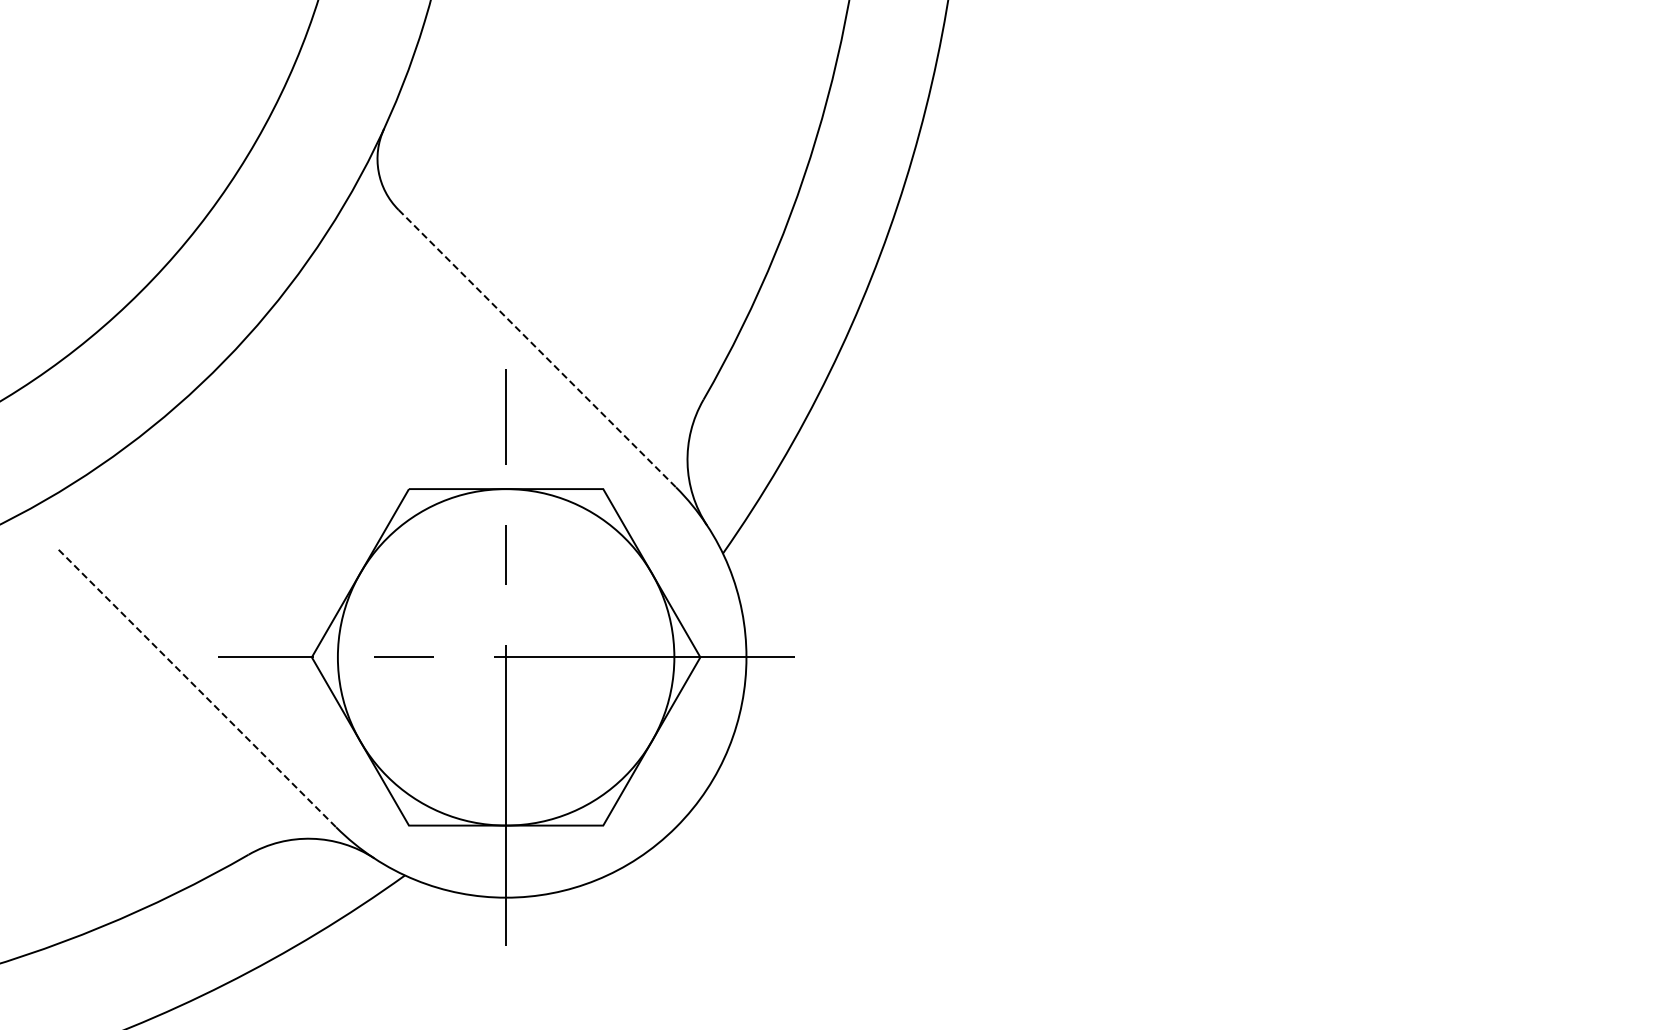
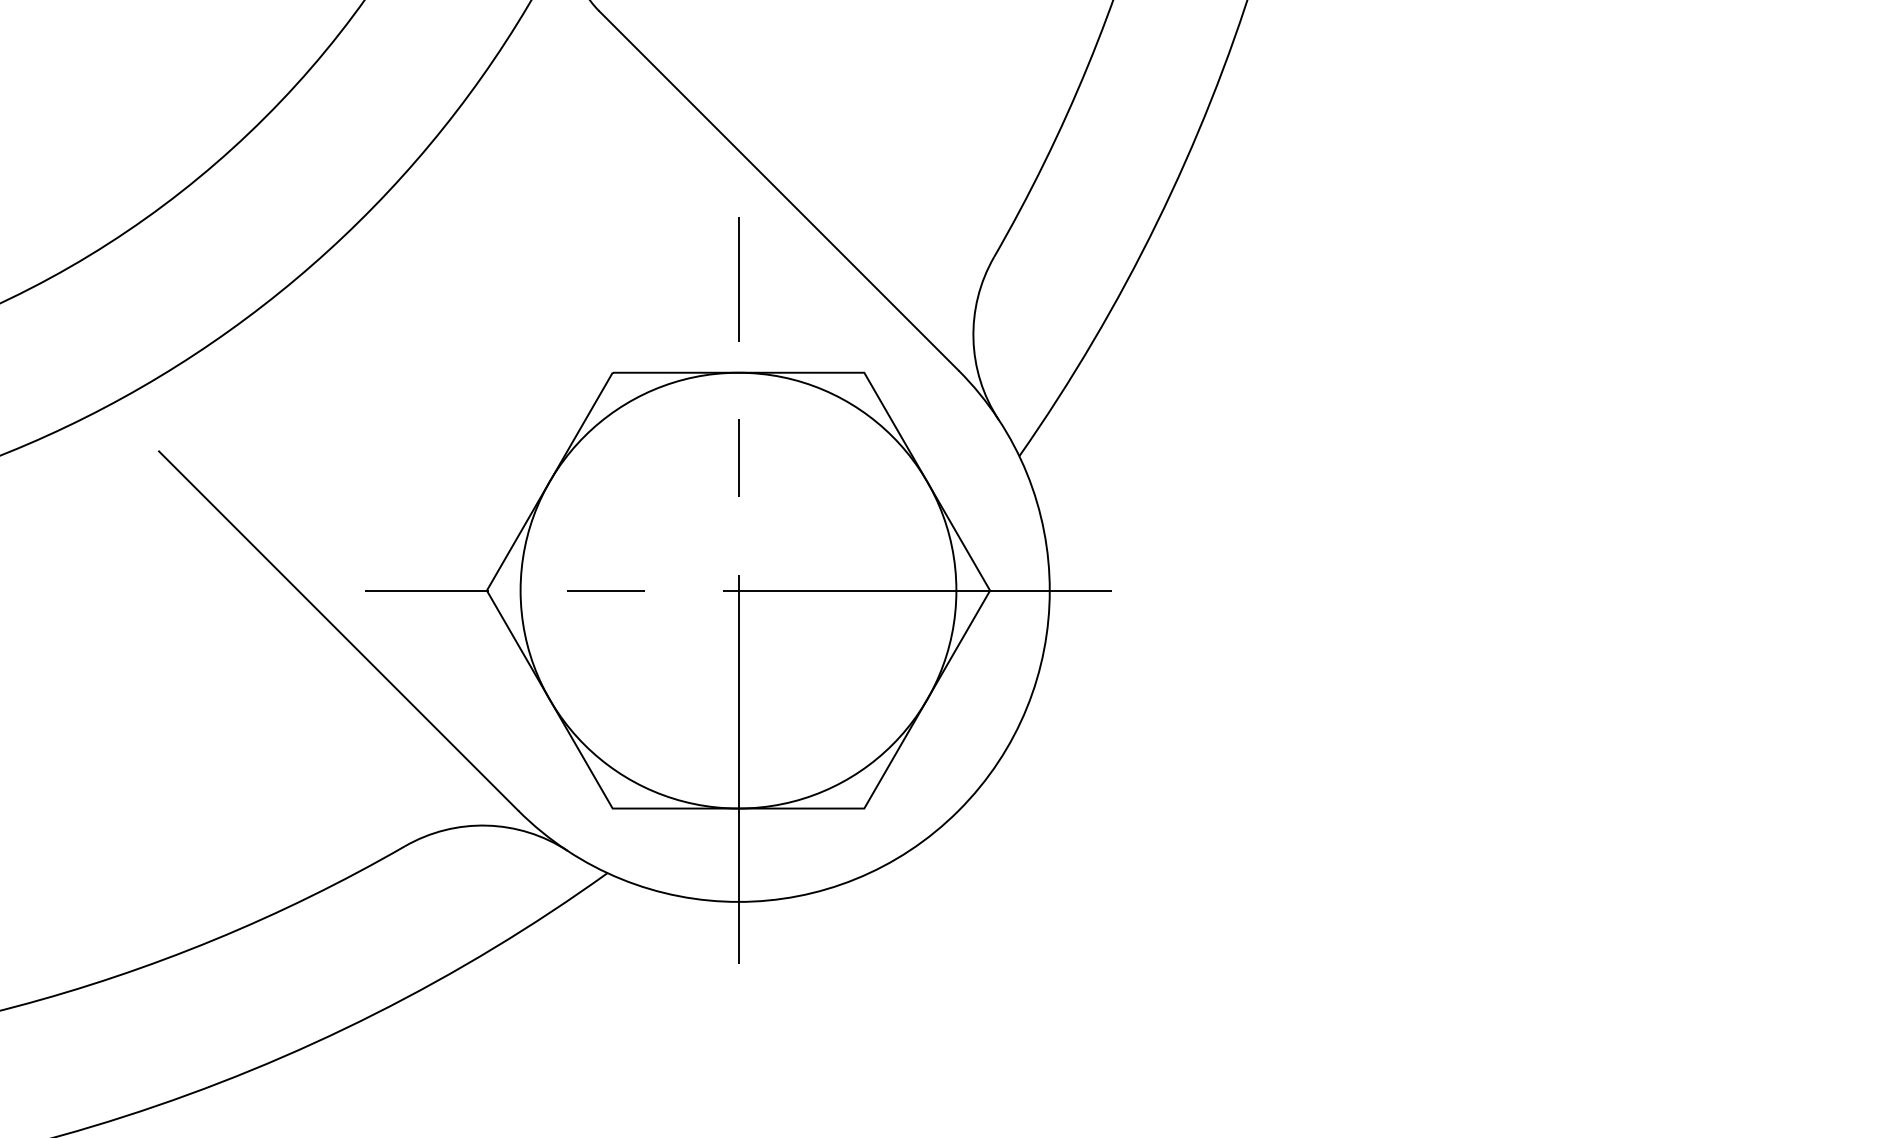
line: (537, 349) -> (779, 191), dashed -> solid
line: (197, 688) -> (338, 630), dashed -> solid

